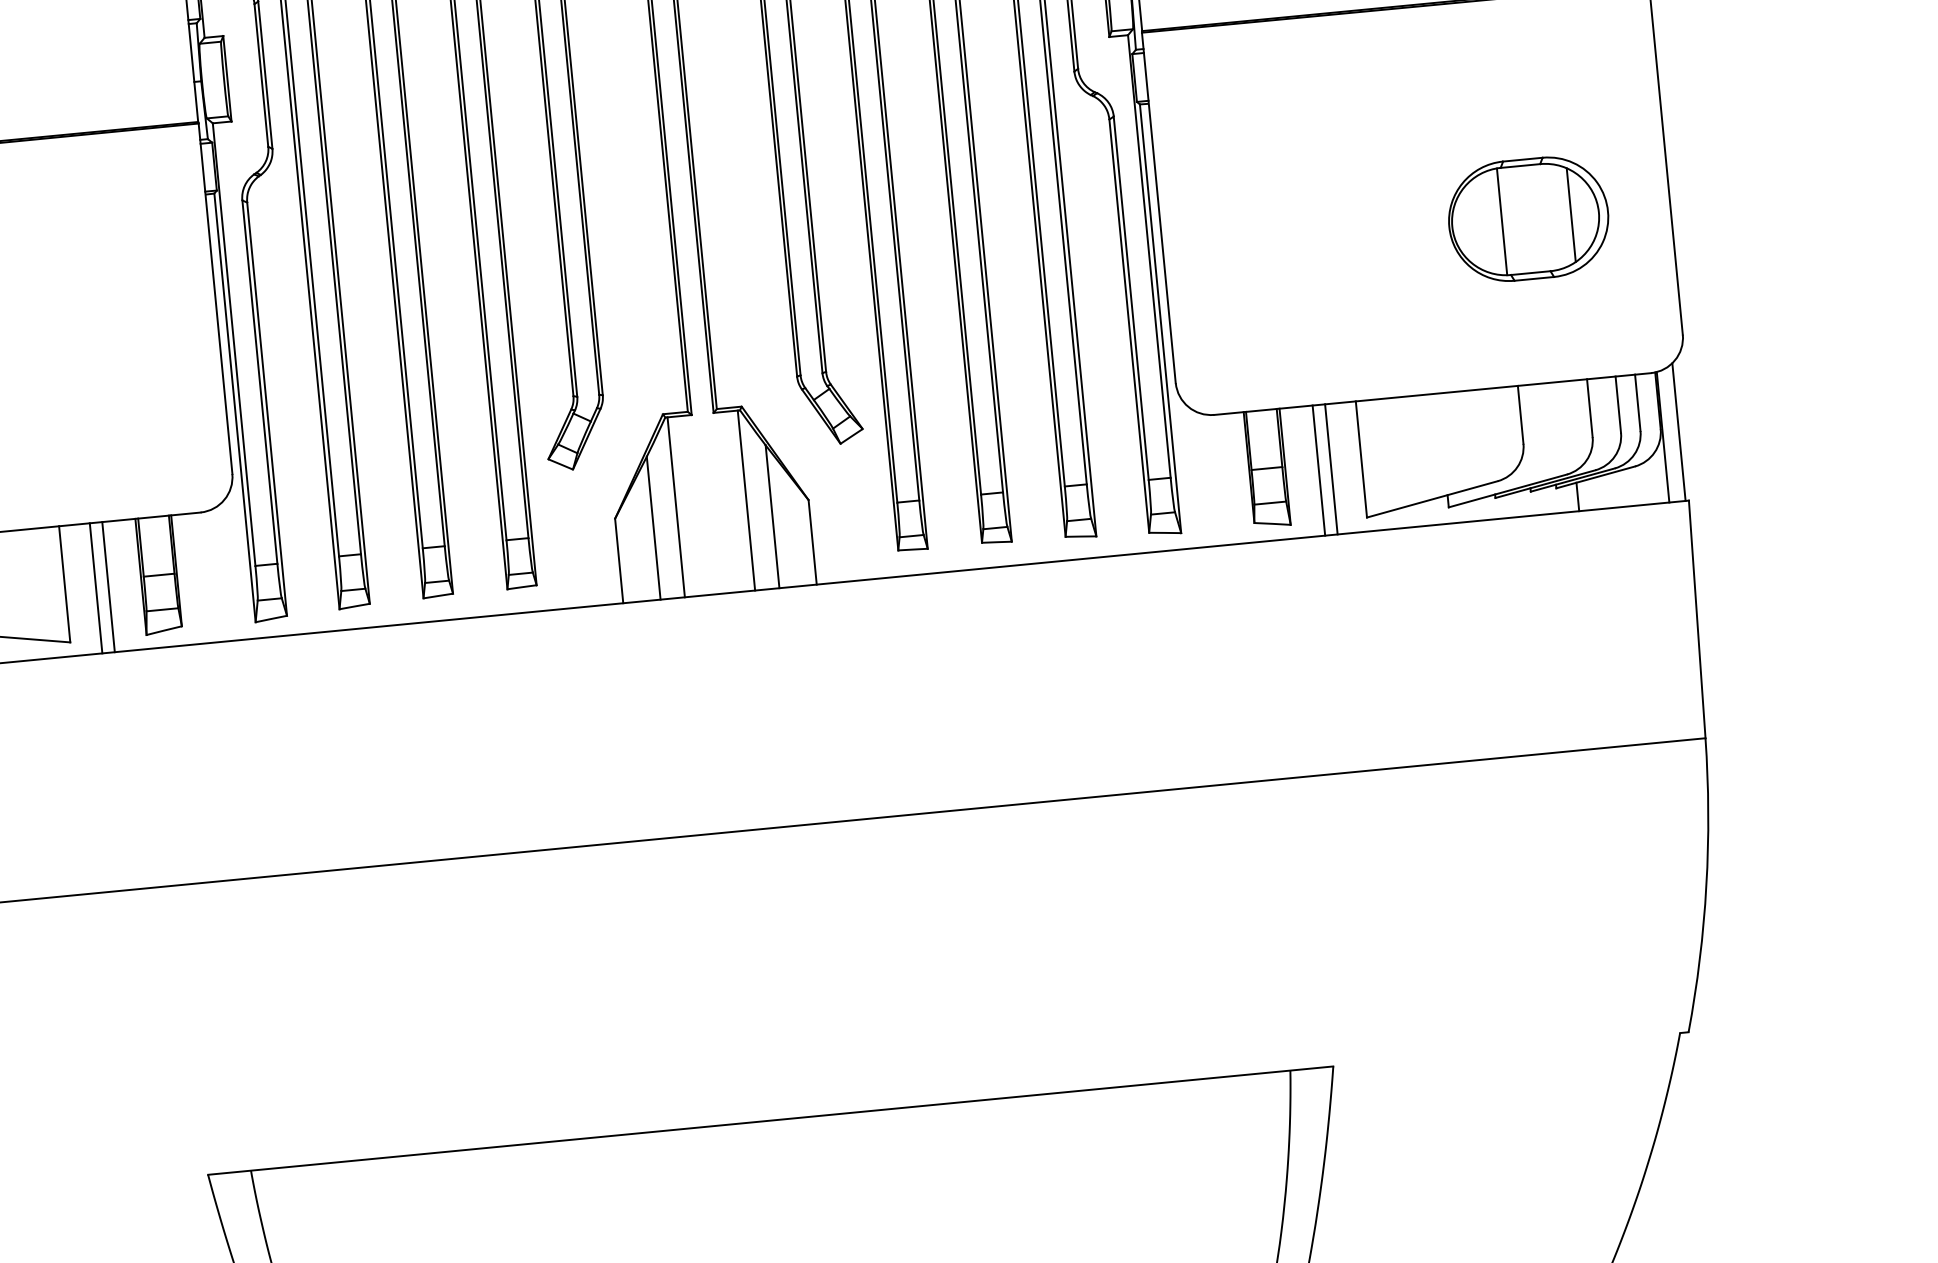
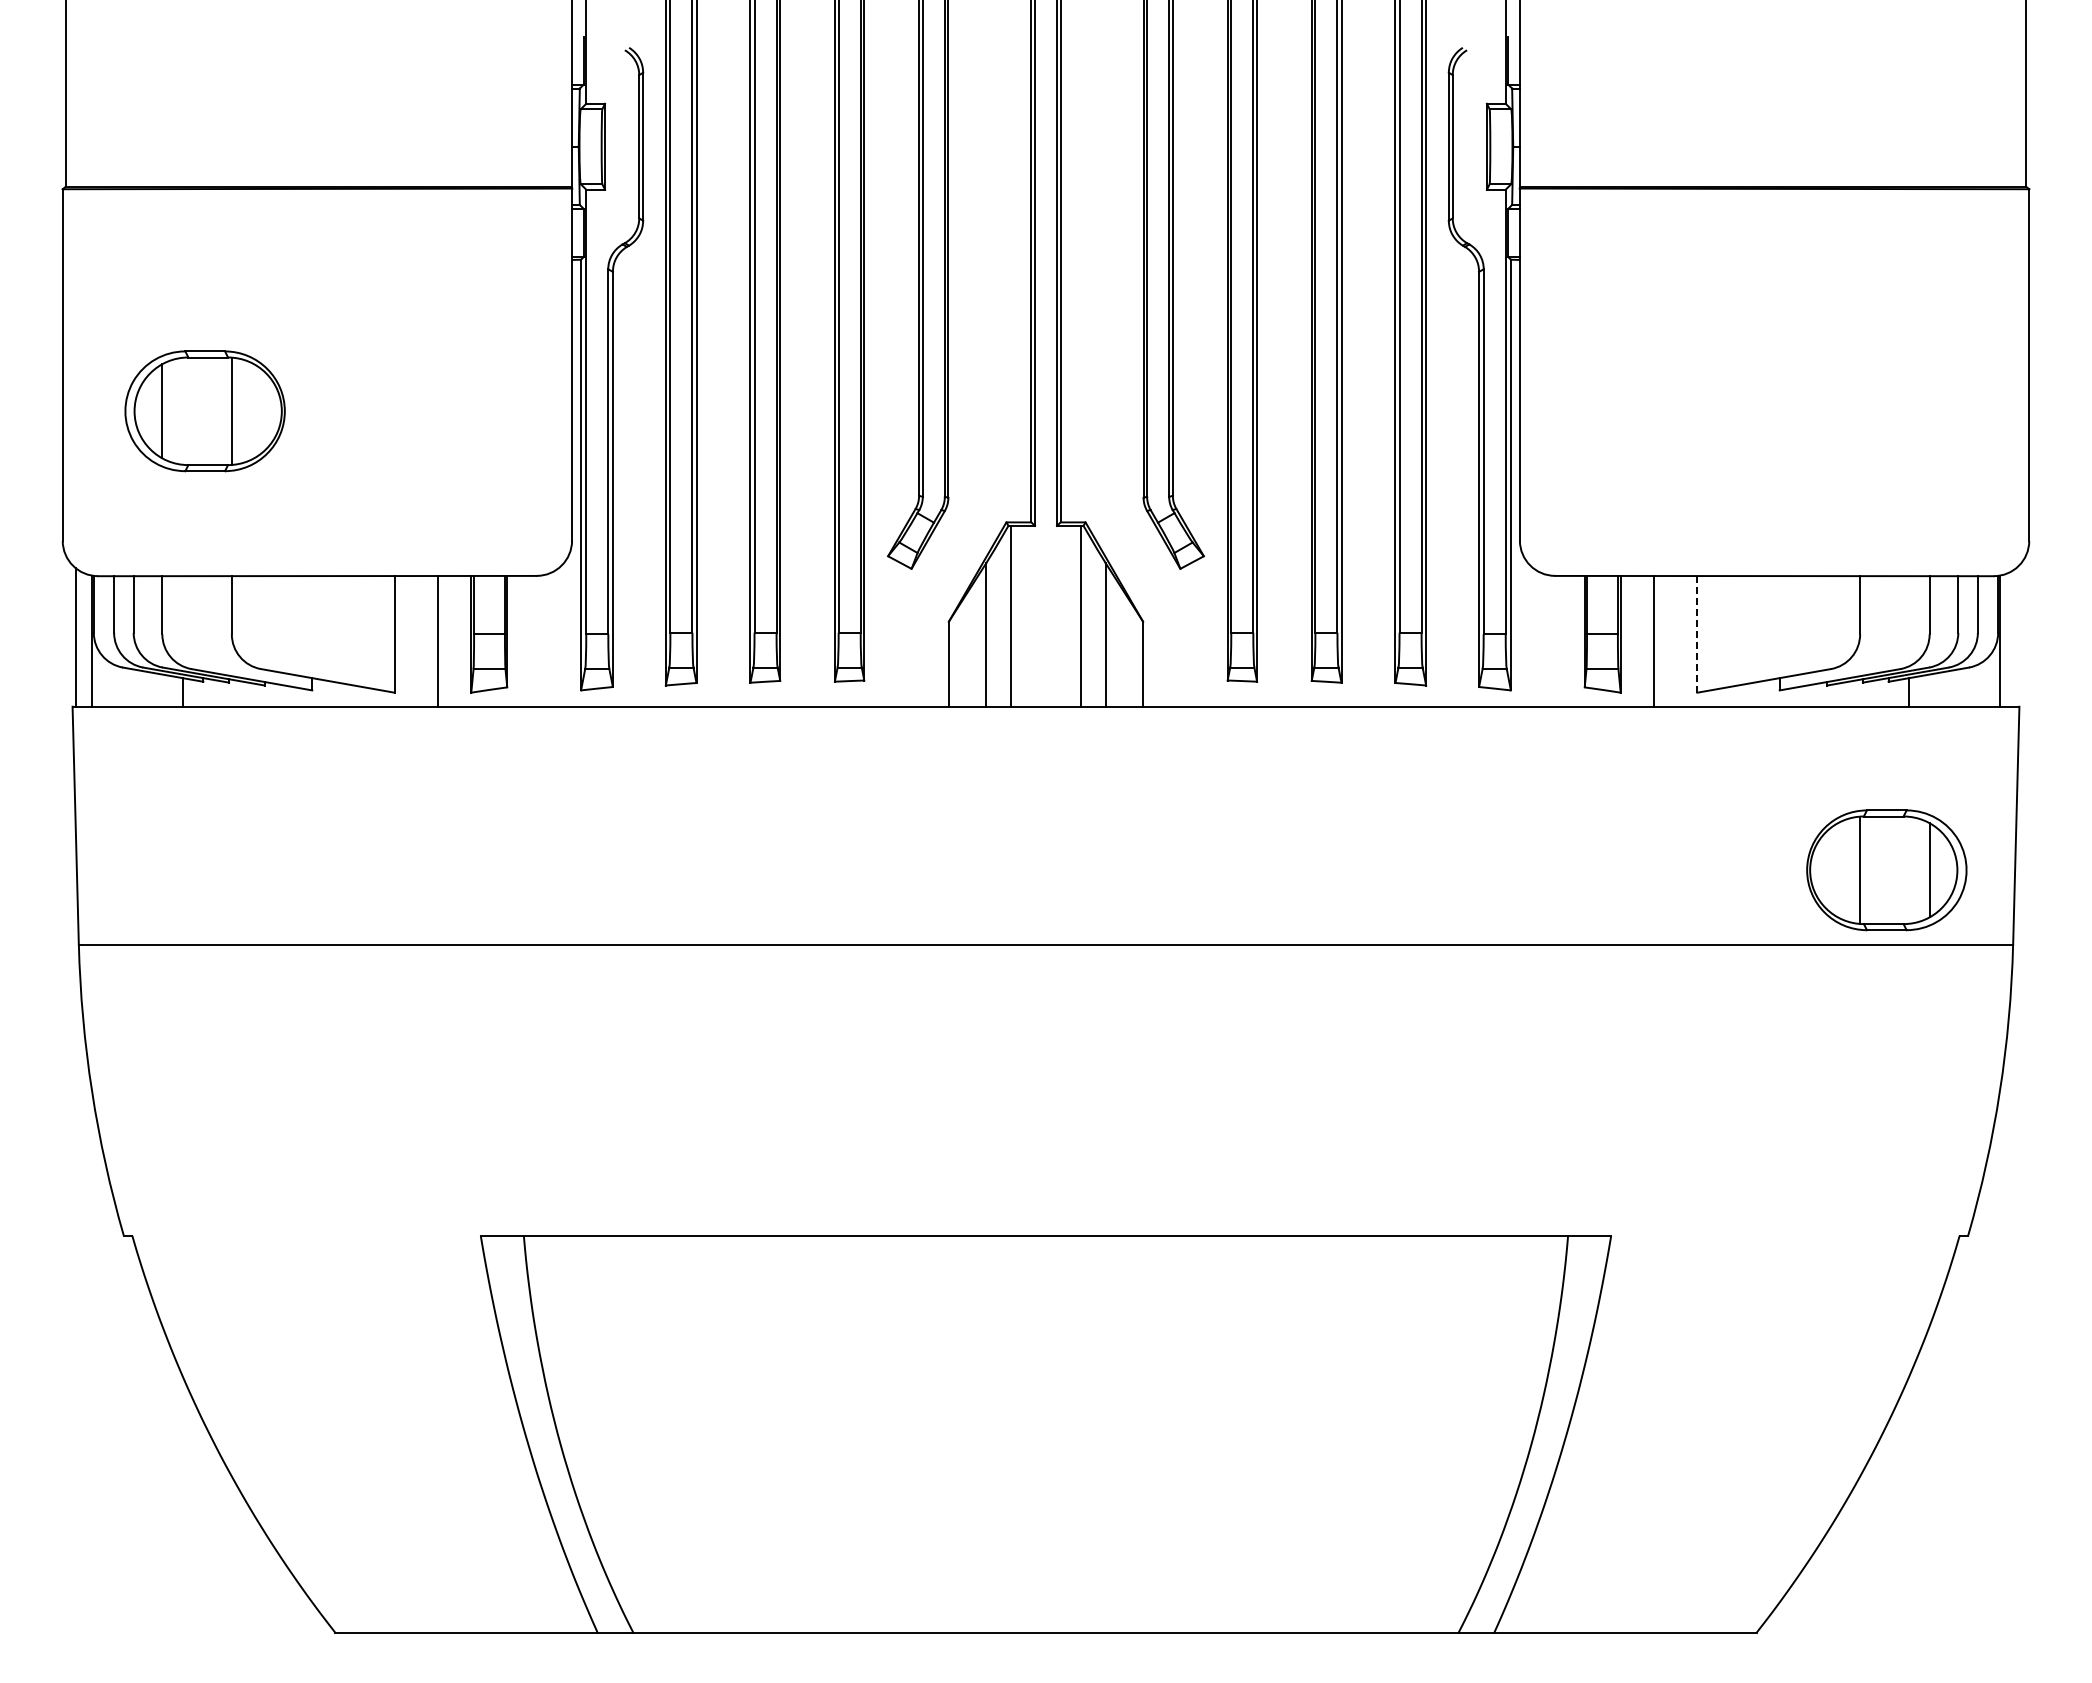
part: (1528, 219) -> (1886, 870), moved
line: (1679, 432) -> (2016, 637), removed
line: (1361, 459) -> (1697, 634), solid -> dashed
line: (1331, 468) -> (1666, 640), removed
line: (96, 587) -> (425, 640), removed

